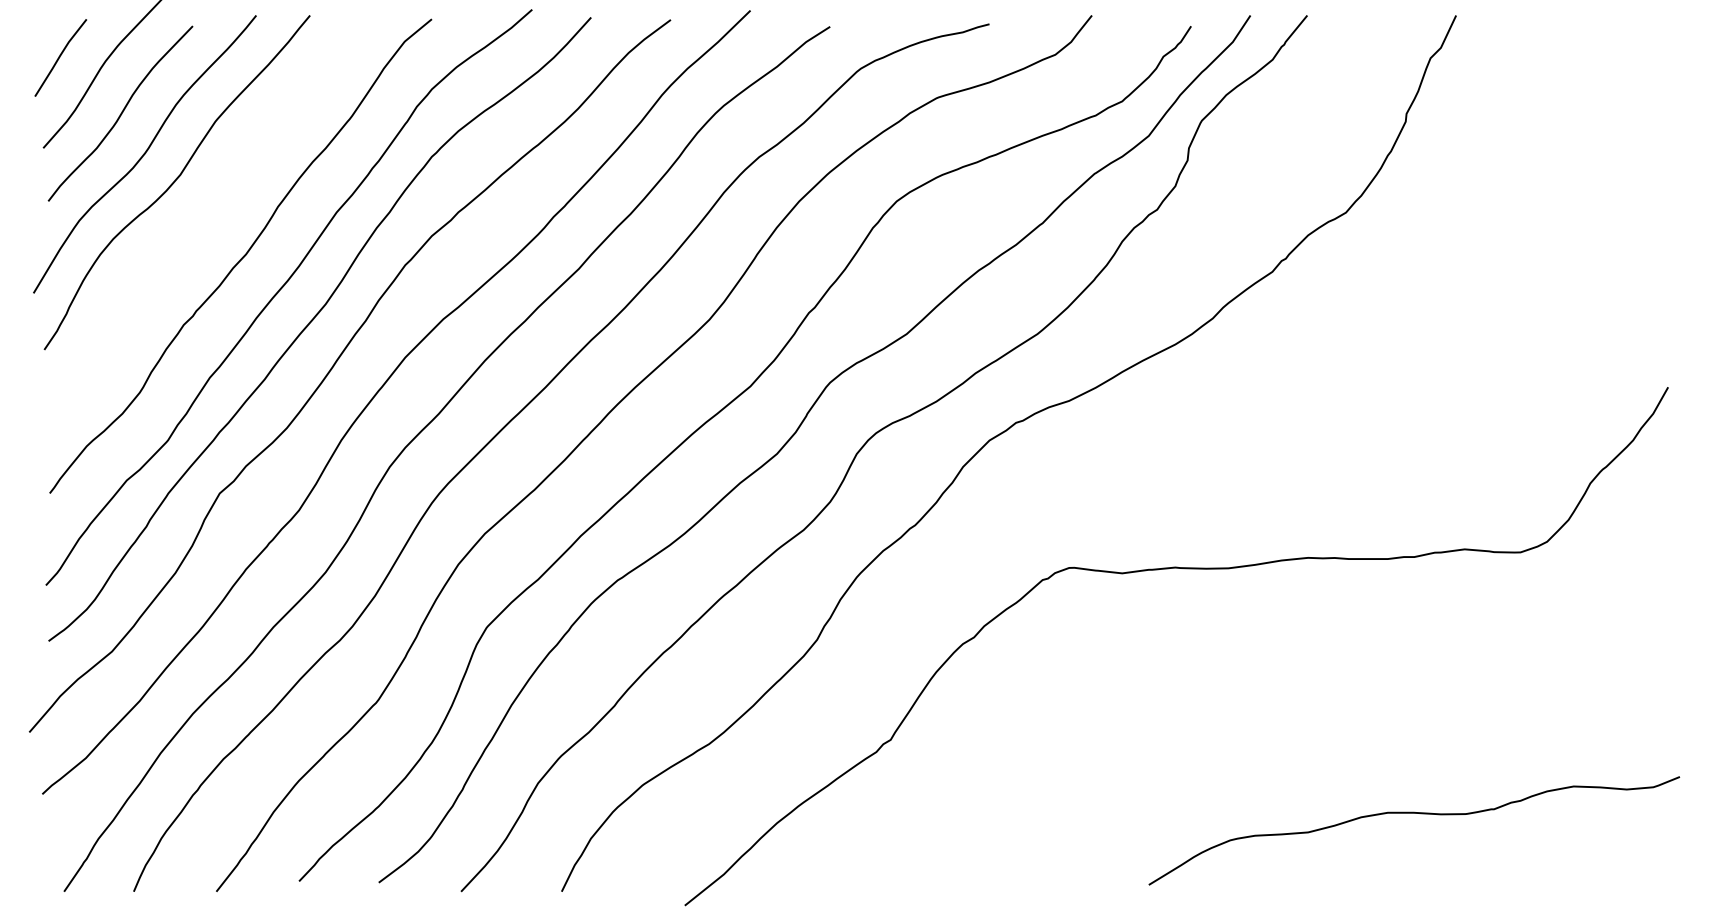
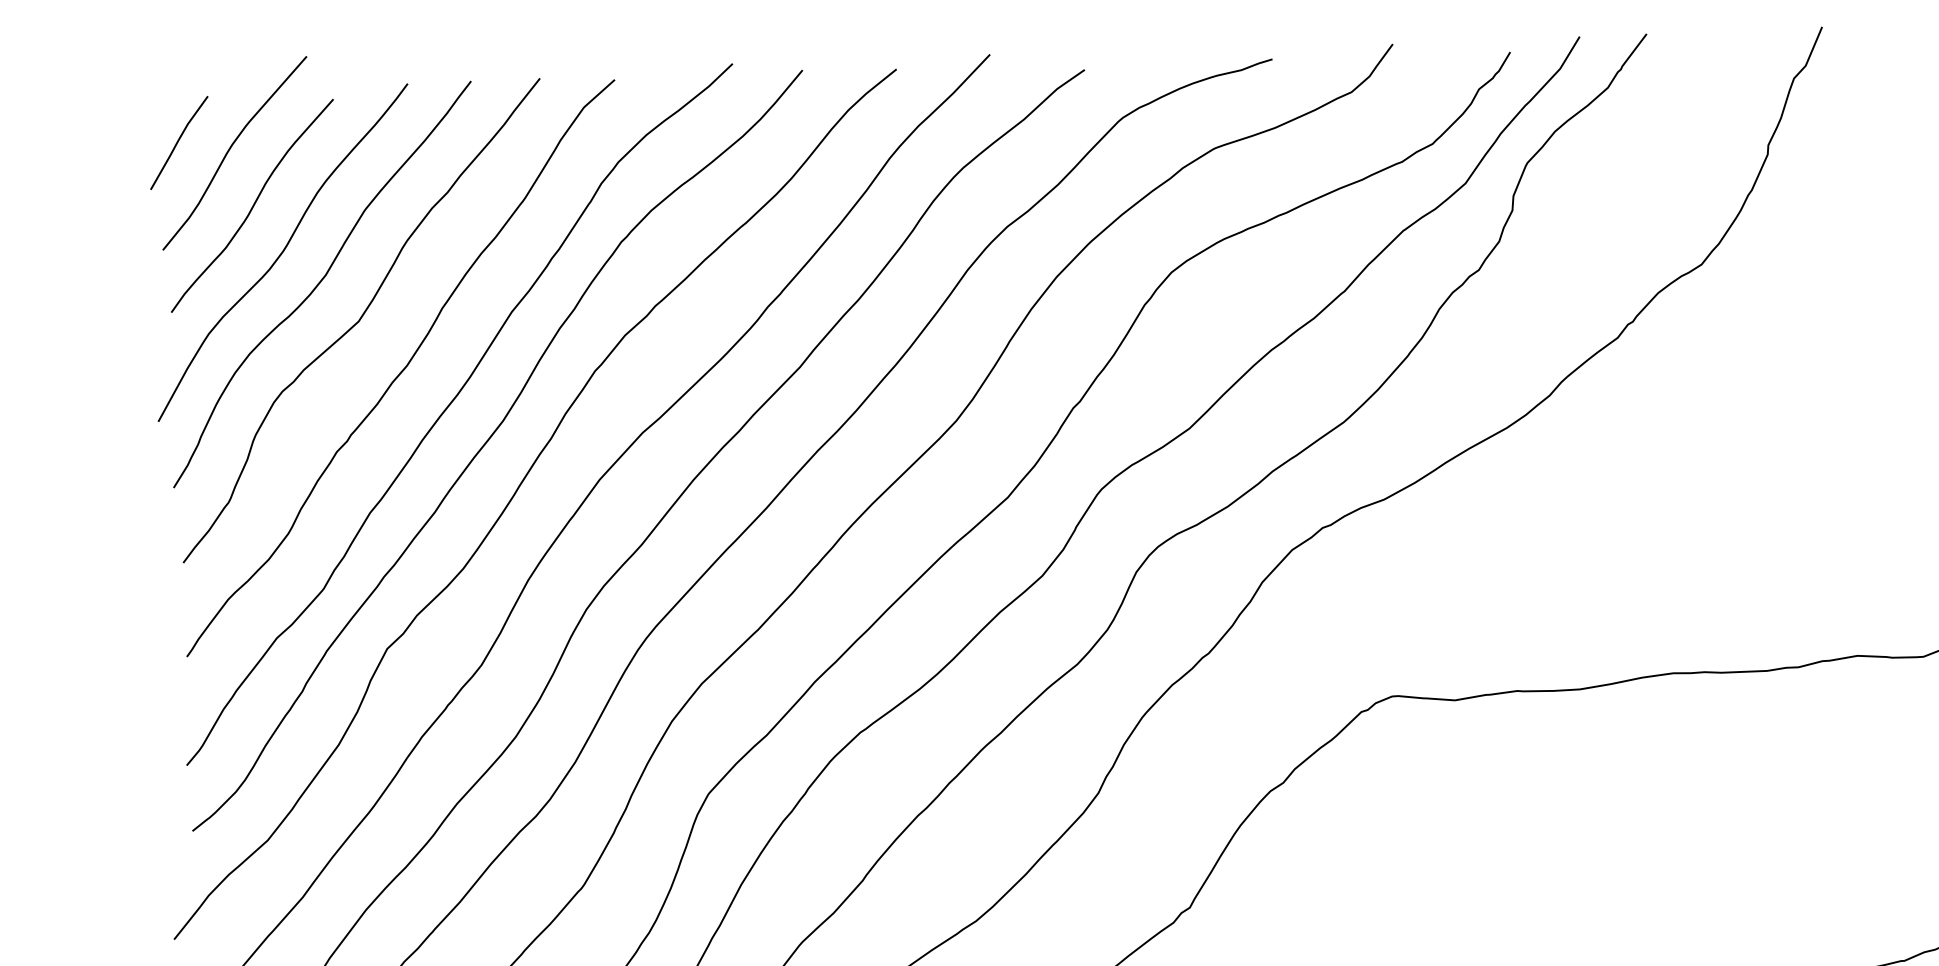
curve: (208, 214) -> (360, 320), added

